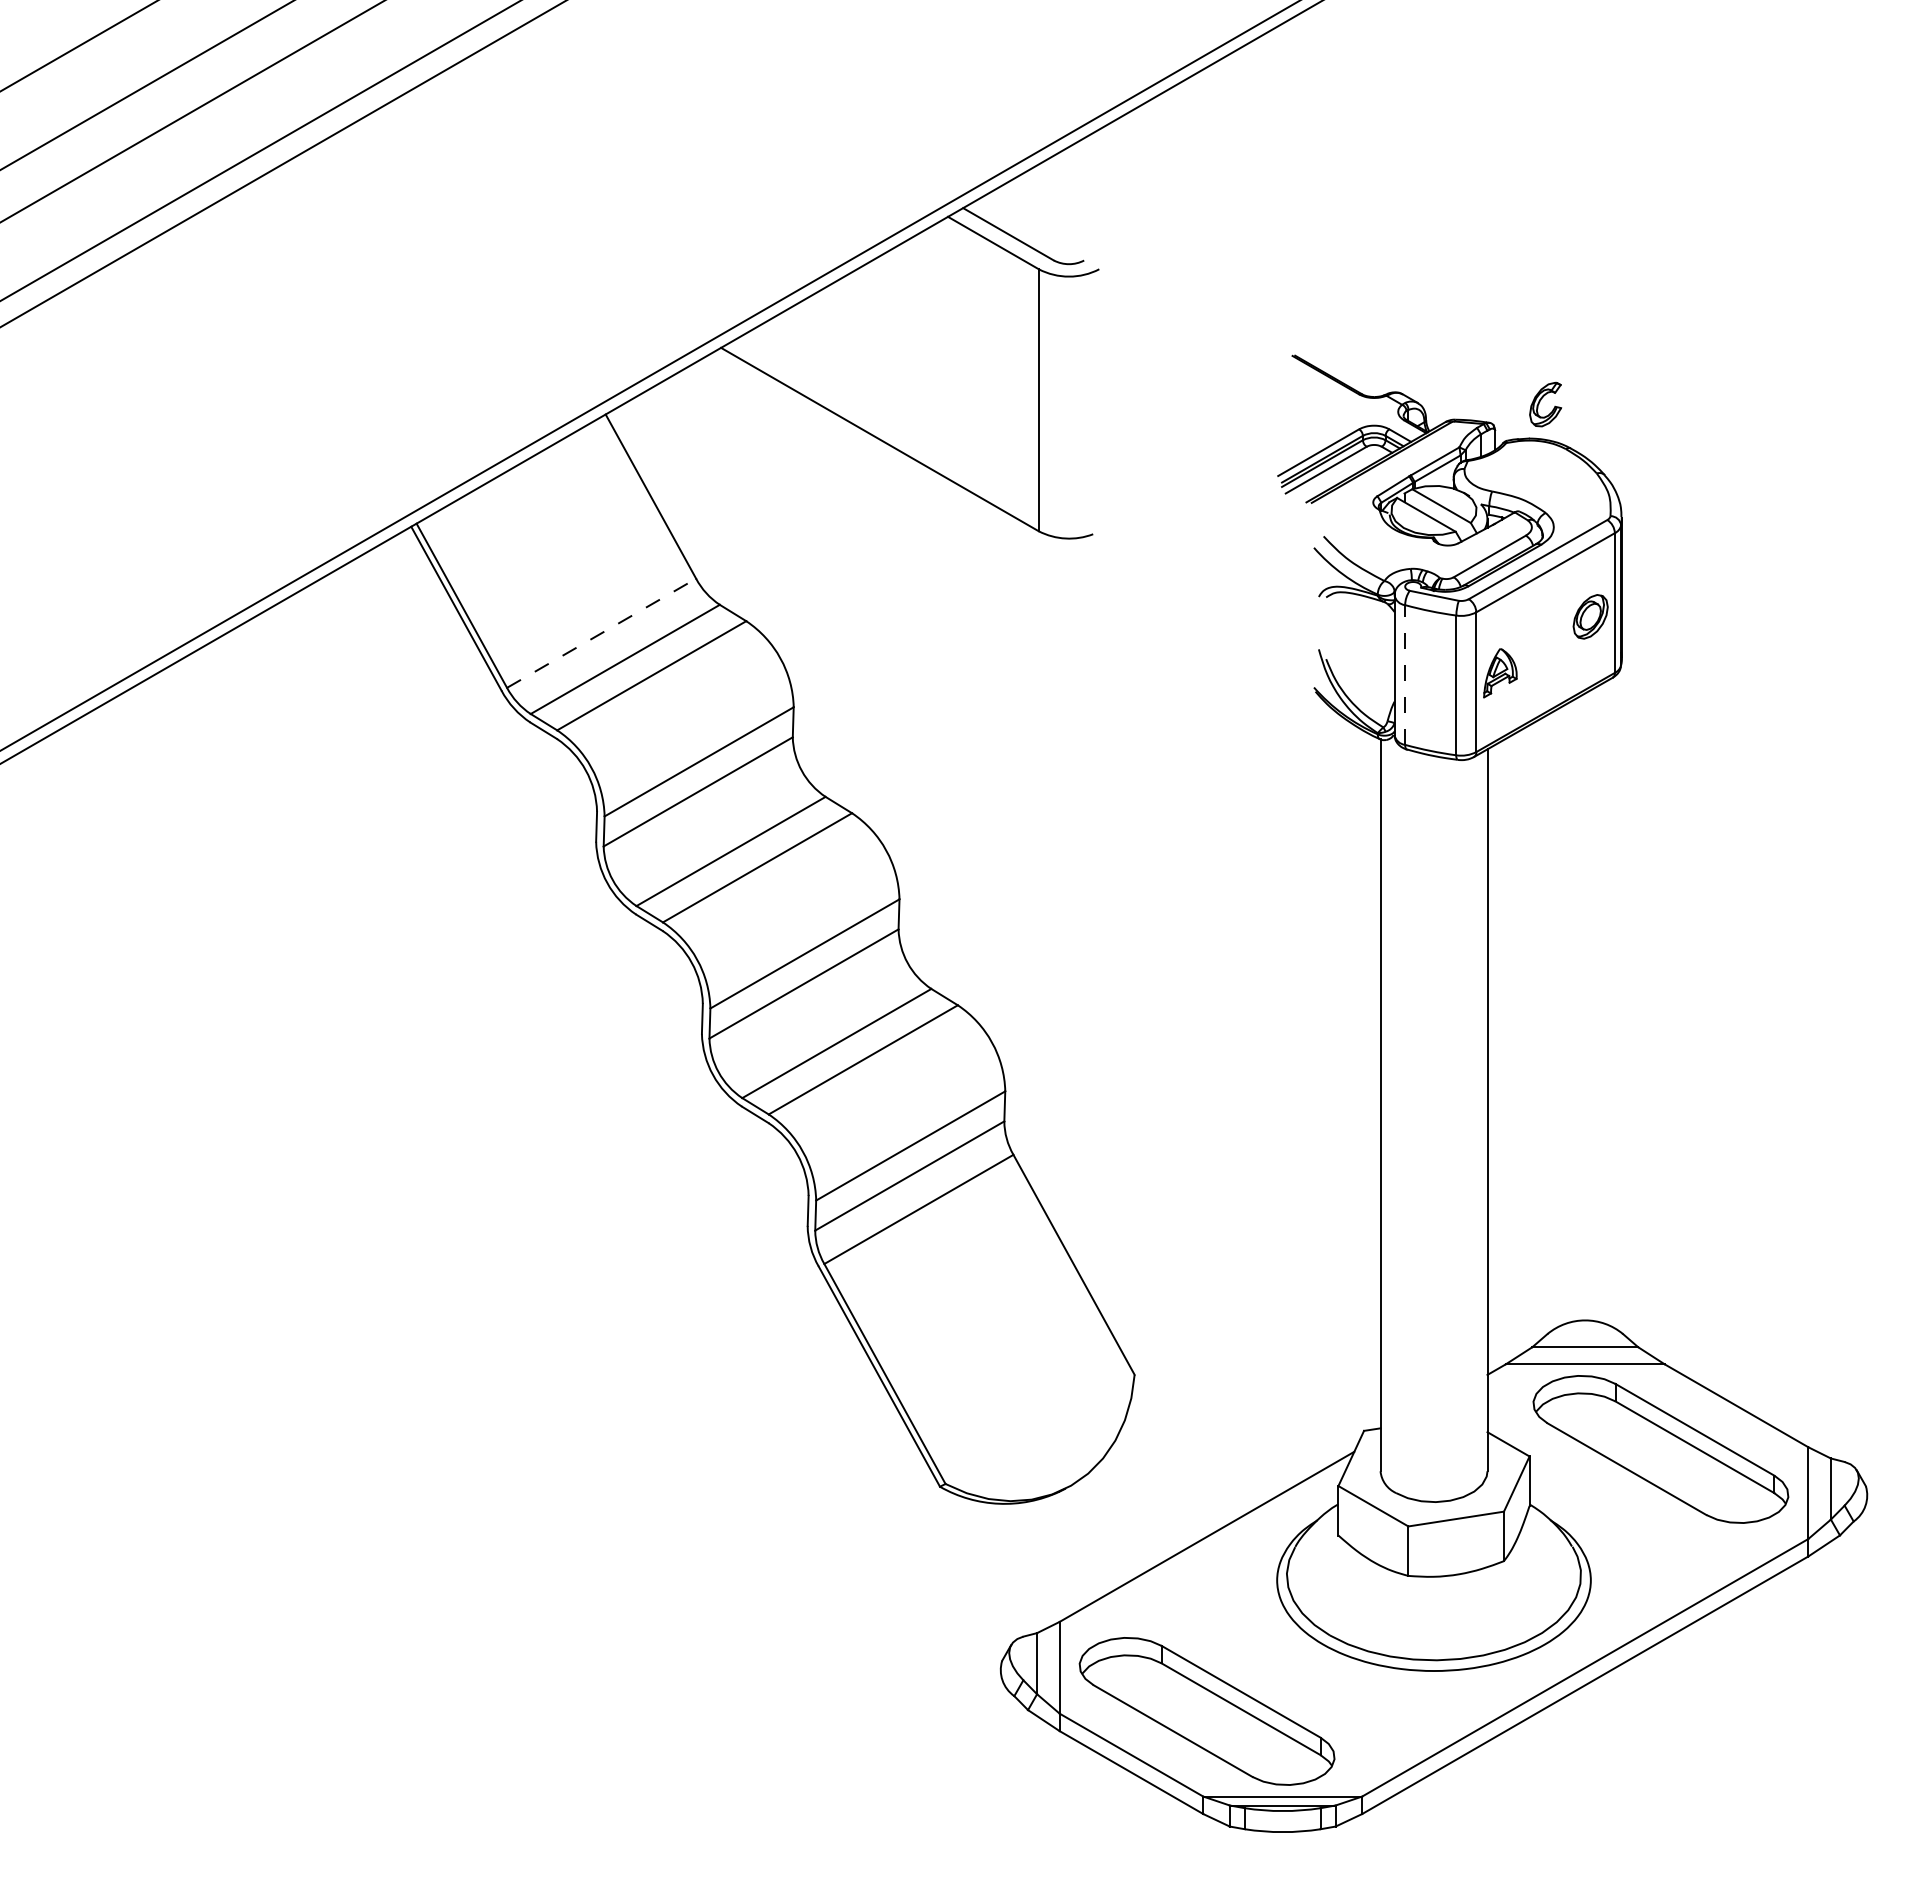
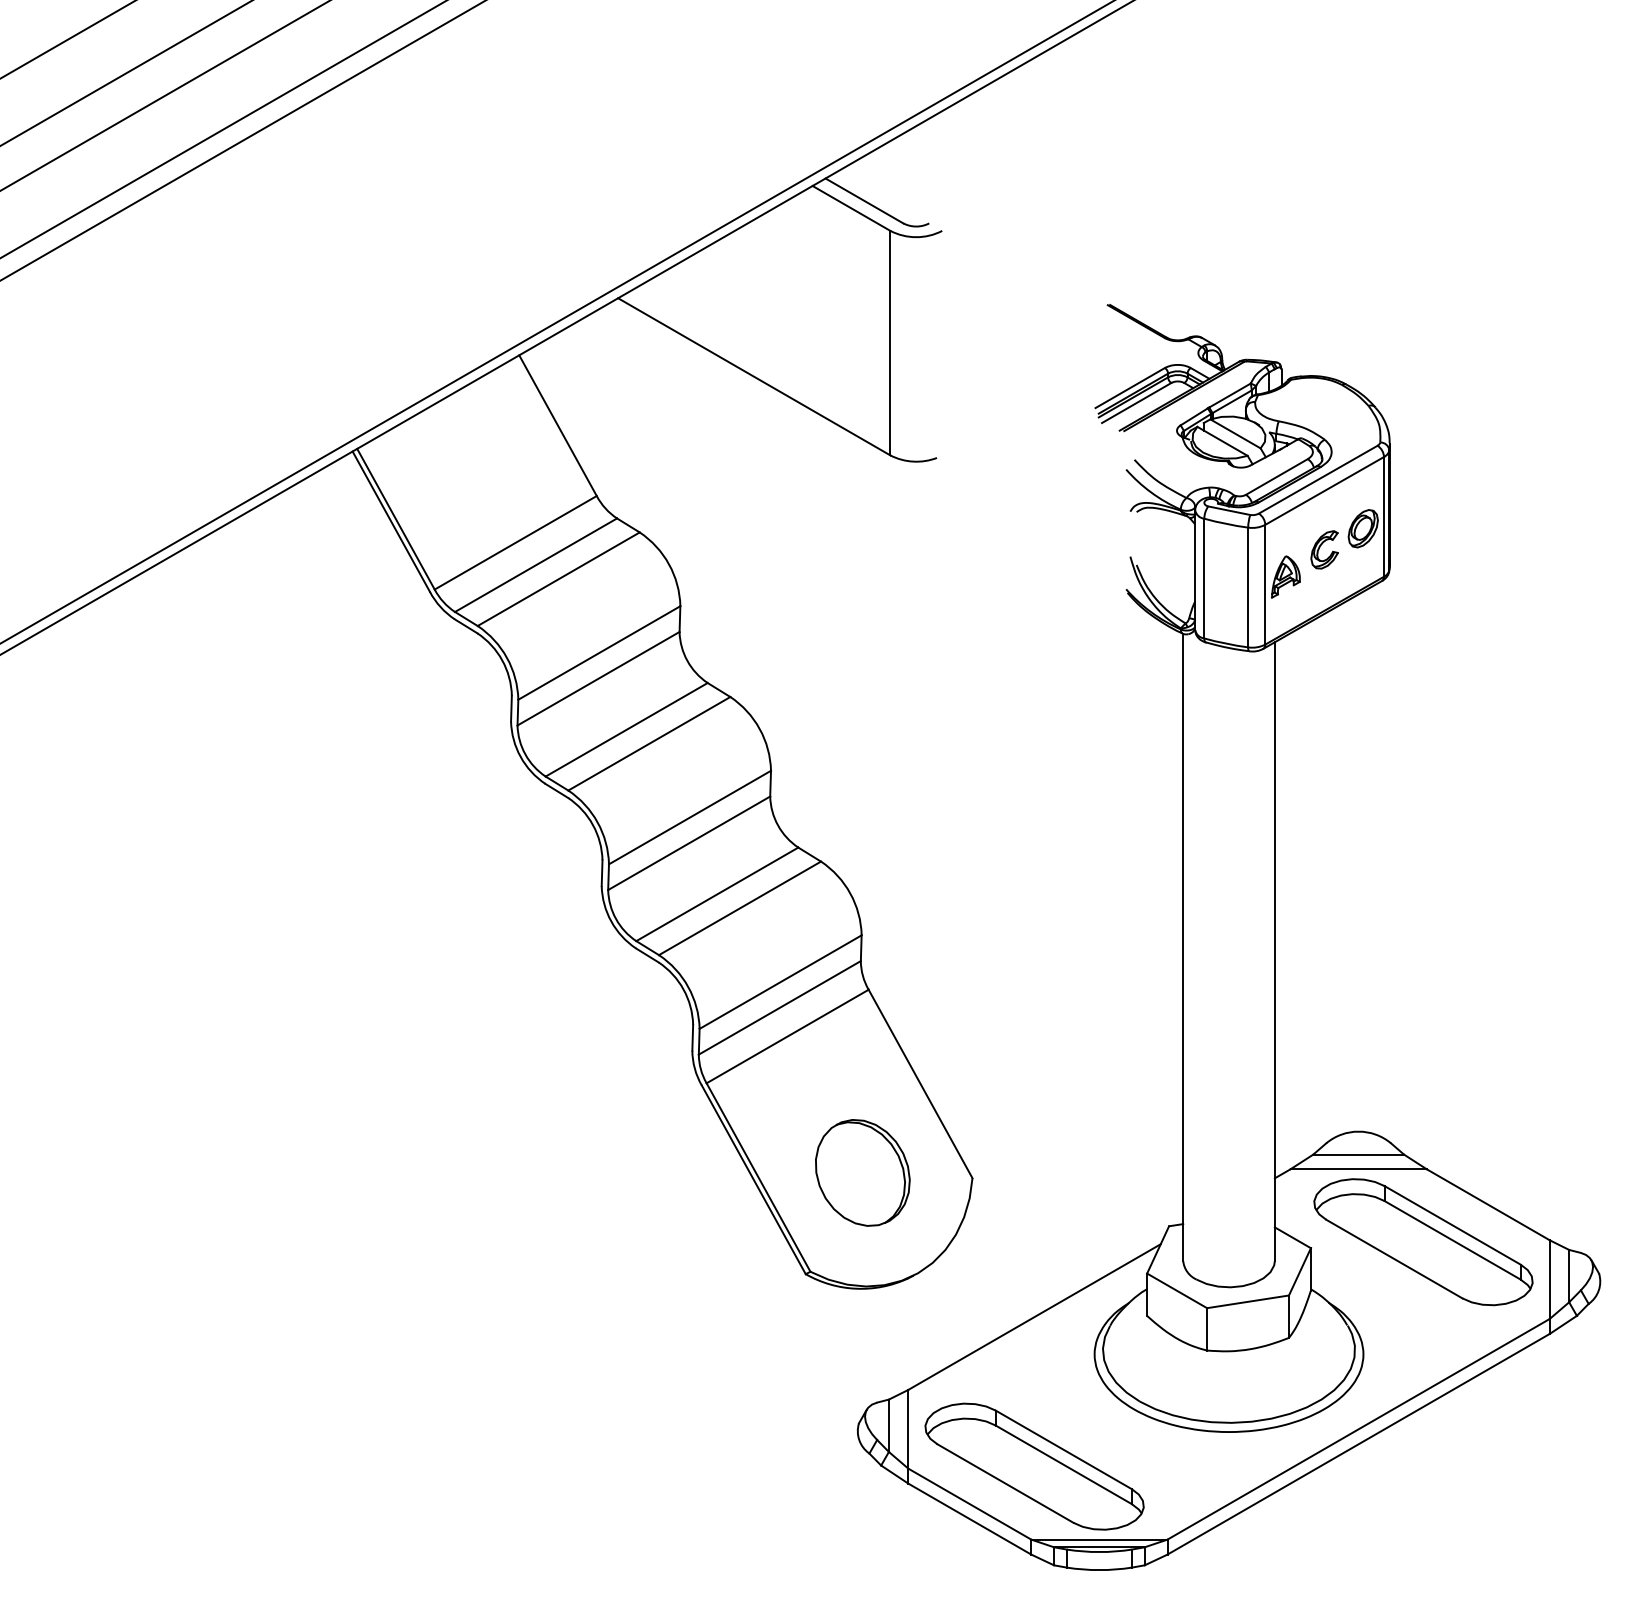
part: (1545, 404) -> (1324, 549), moved
line: (602, 633) -> (516, 543), dashed -> solid
line: (1405, 675) -> (1204, 578), dashed -> solid
part: (1006, 1368) -> (862, 1172), added

